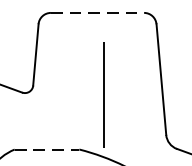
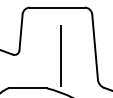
line: (97, 12) -> (57, 7), dashed -> solid
line: (48, 149) -> (28, 88), dashed -> solid

